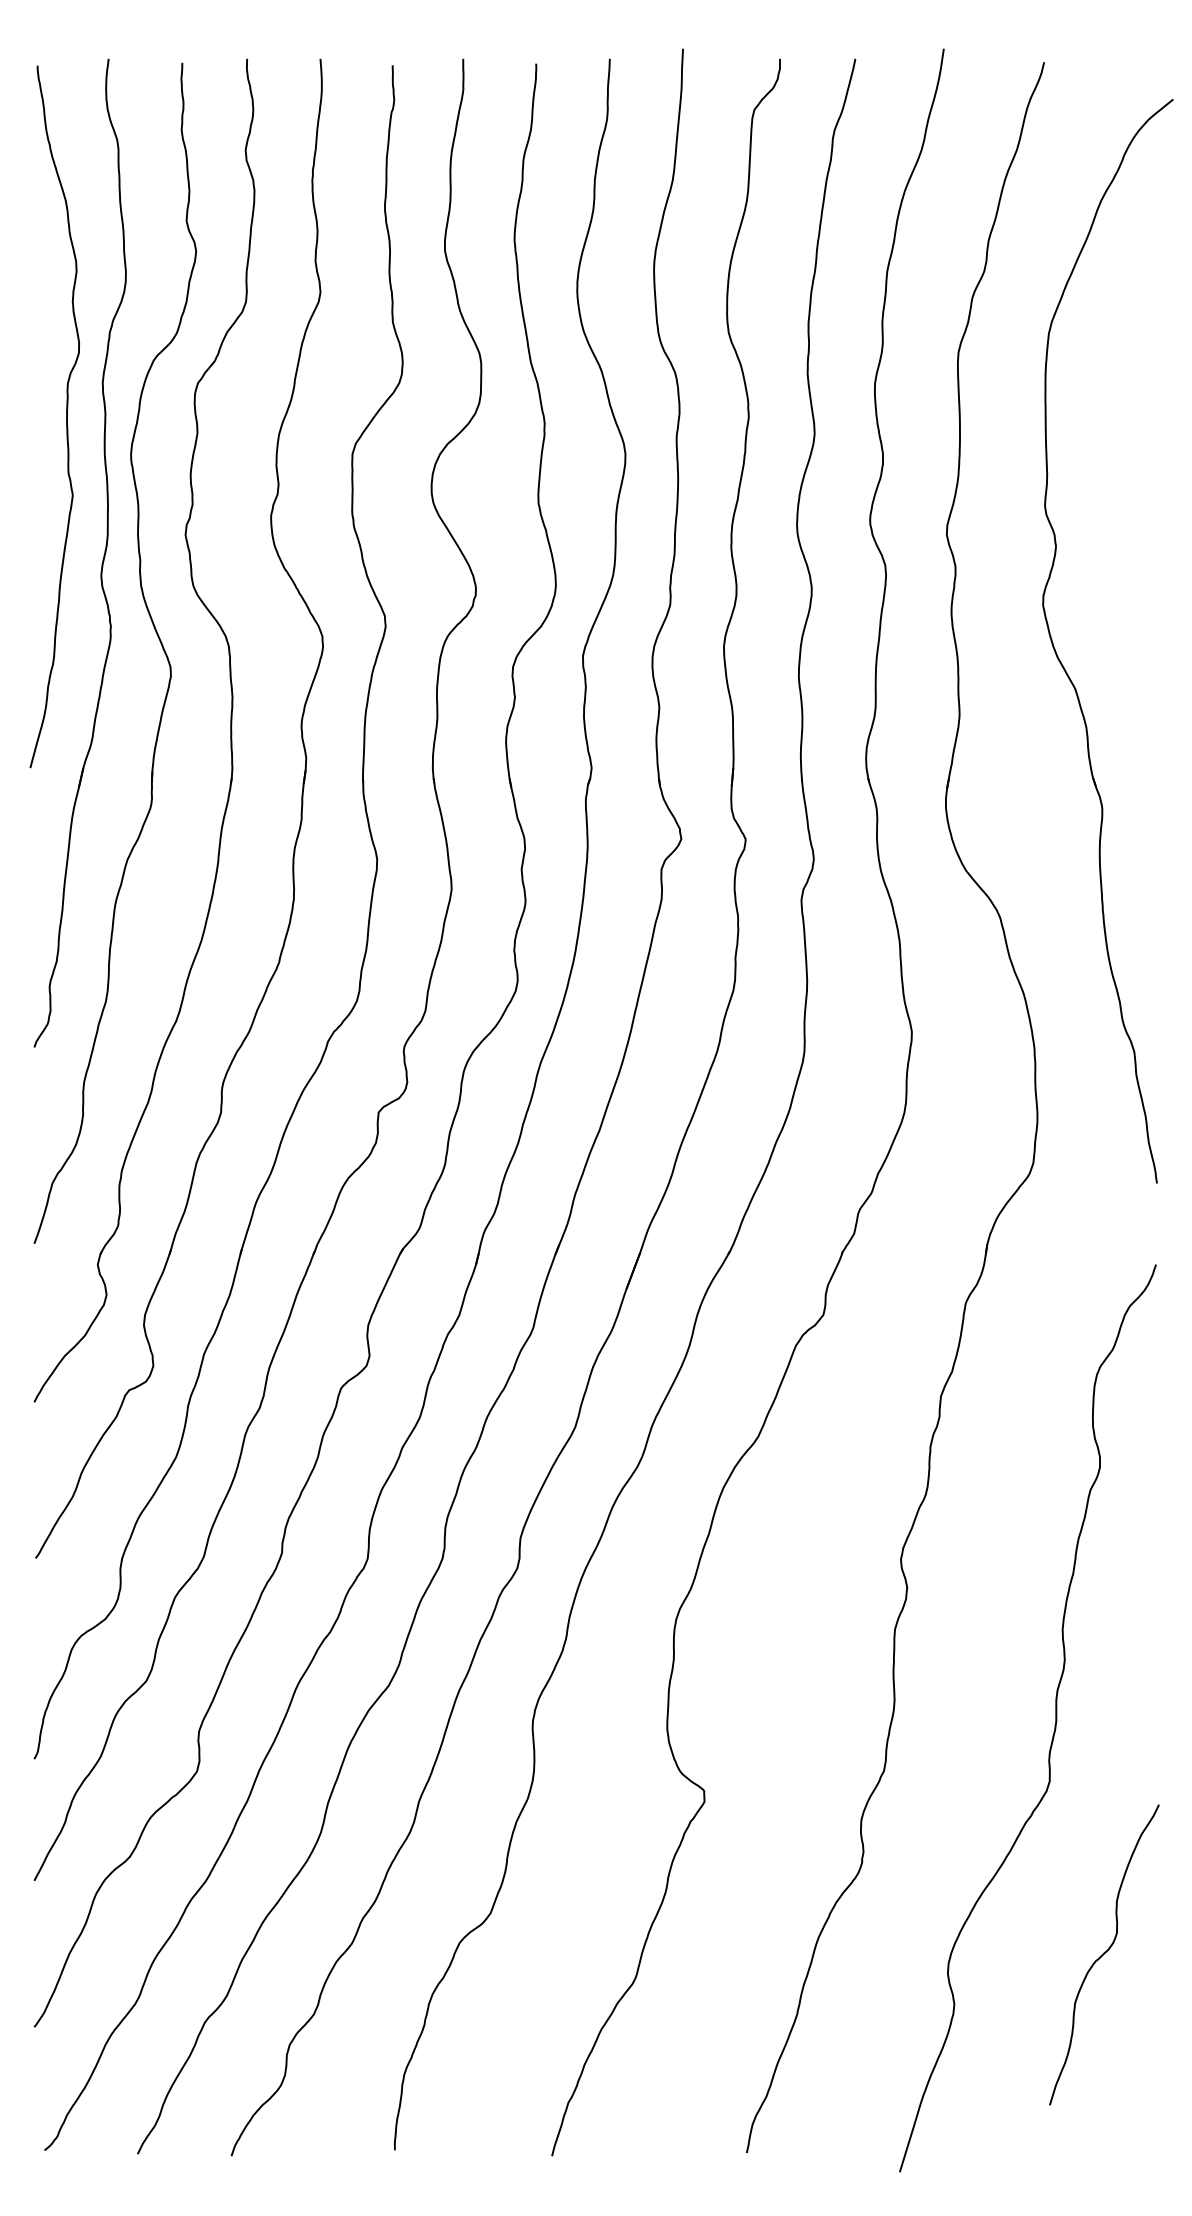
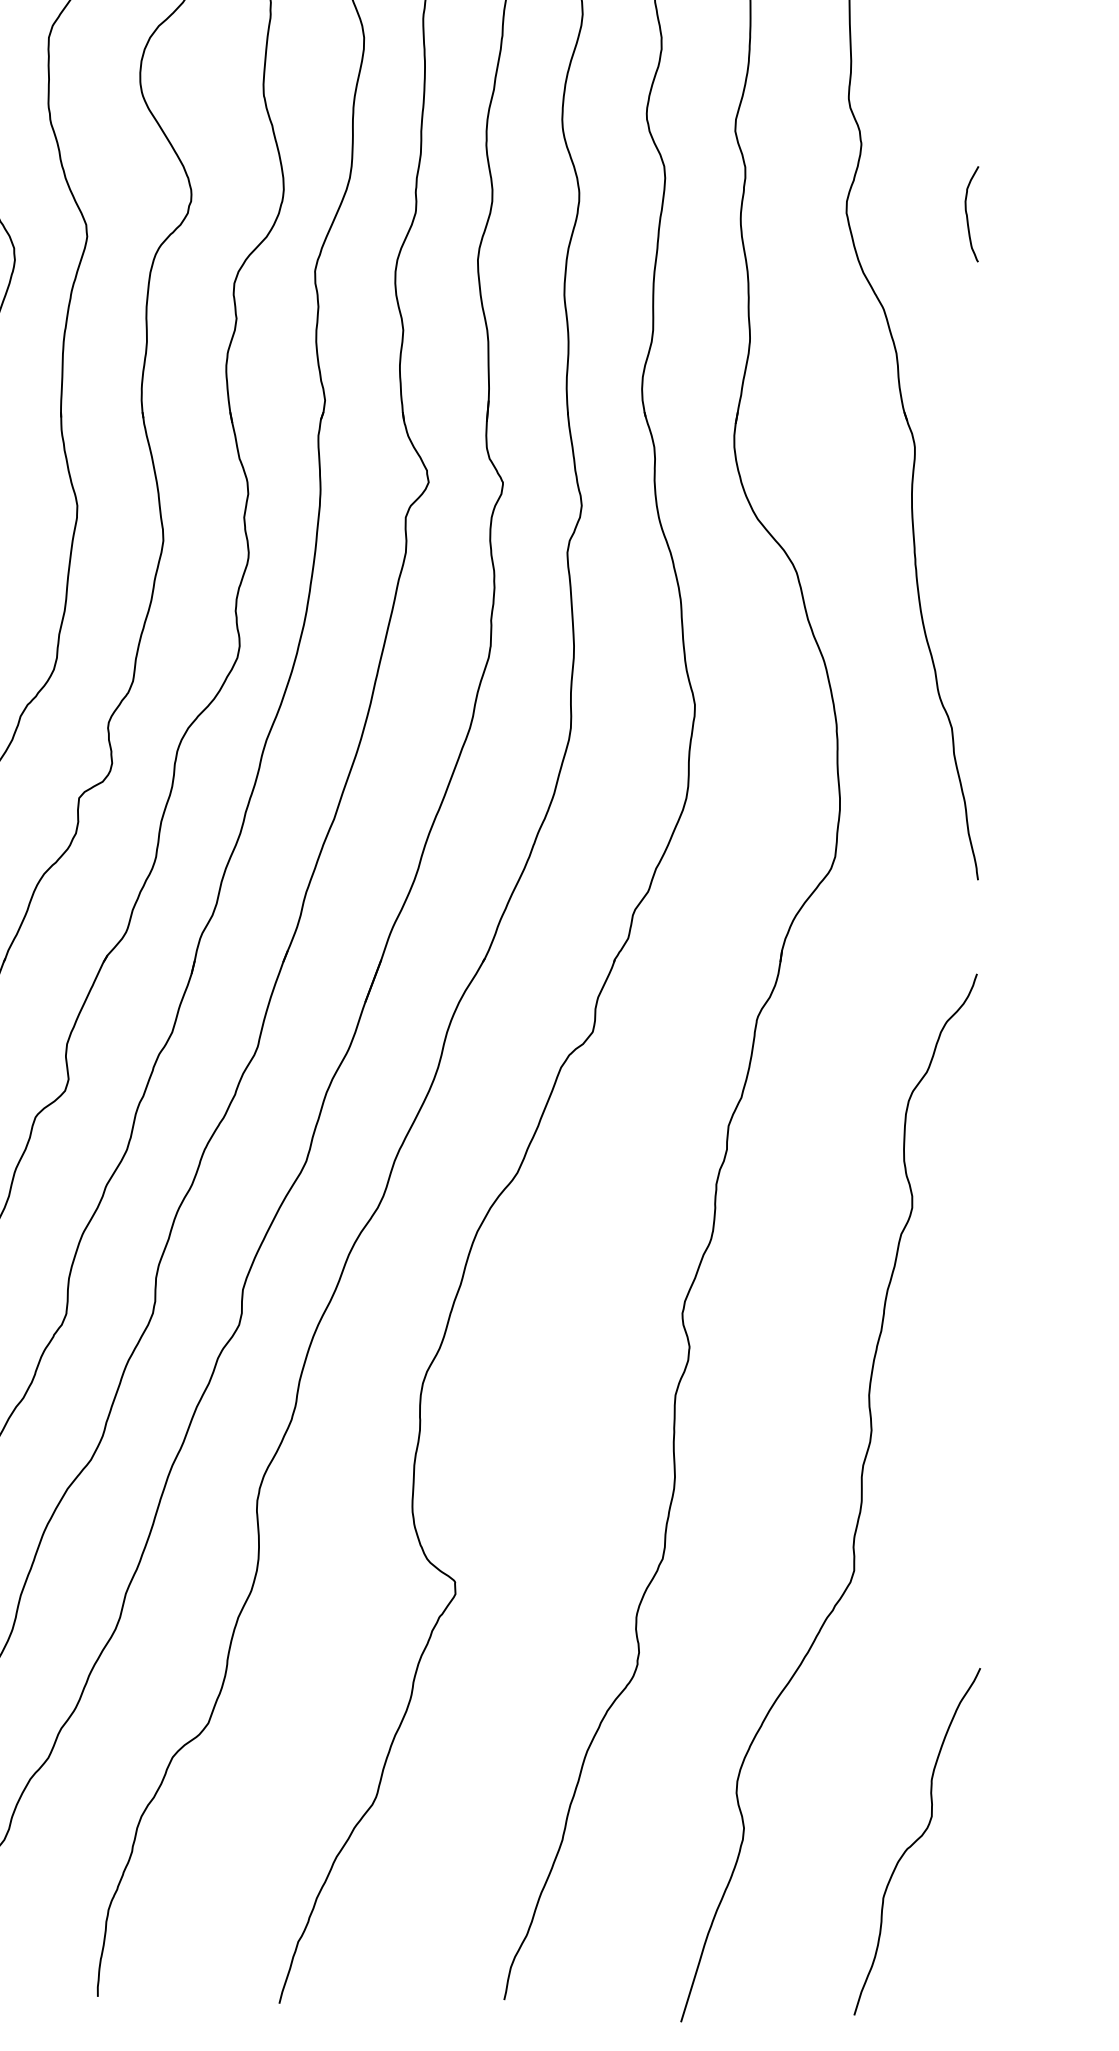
curve: (1148, 607) -> (968, 214), added
curve: (1104, 1954) -> (917, 1841), moved

